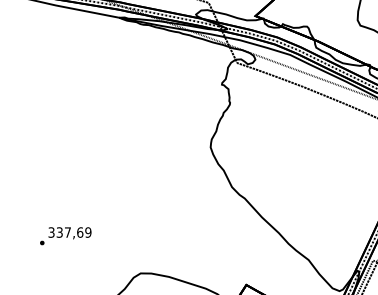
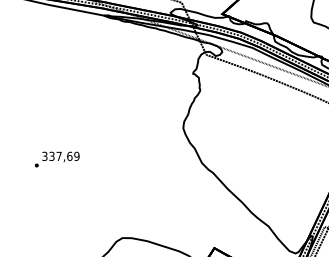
text: (65, 236) -> (57, 159), moved

